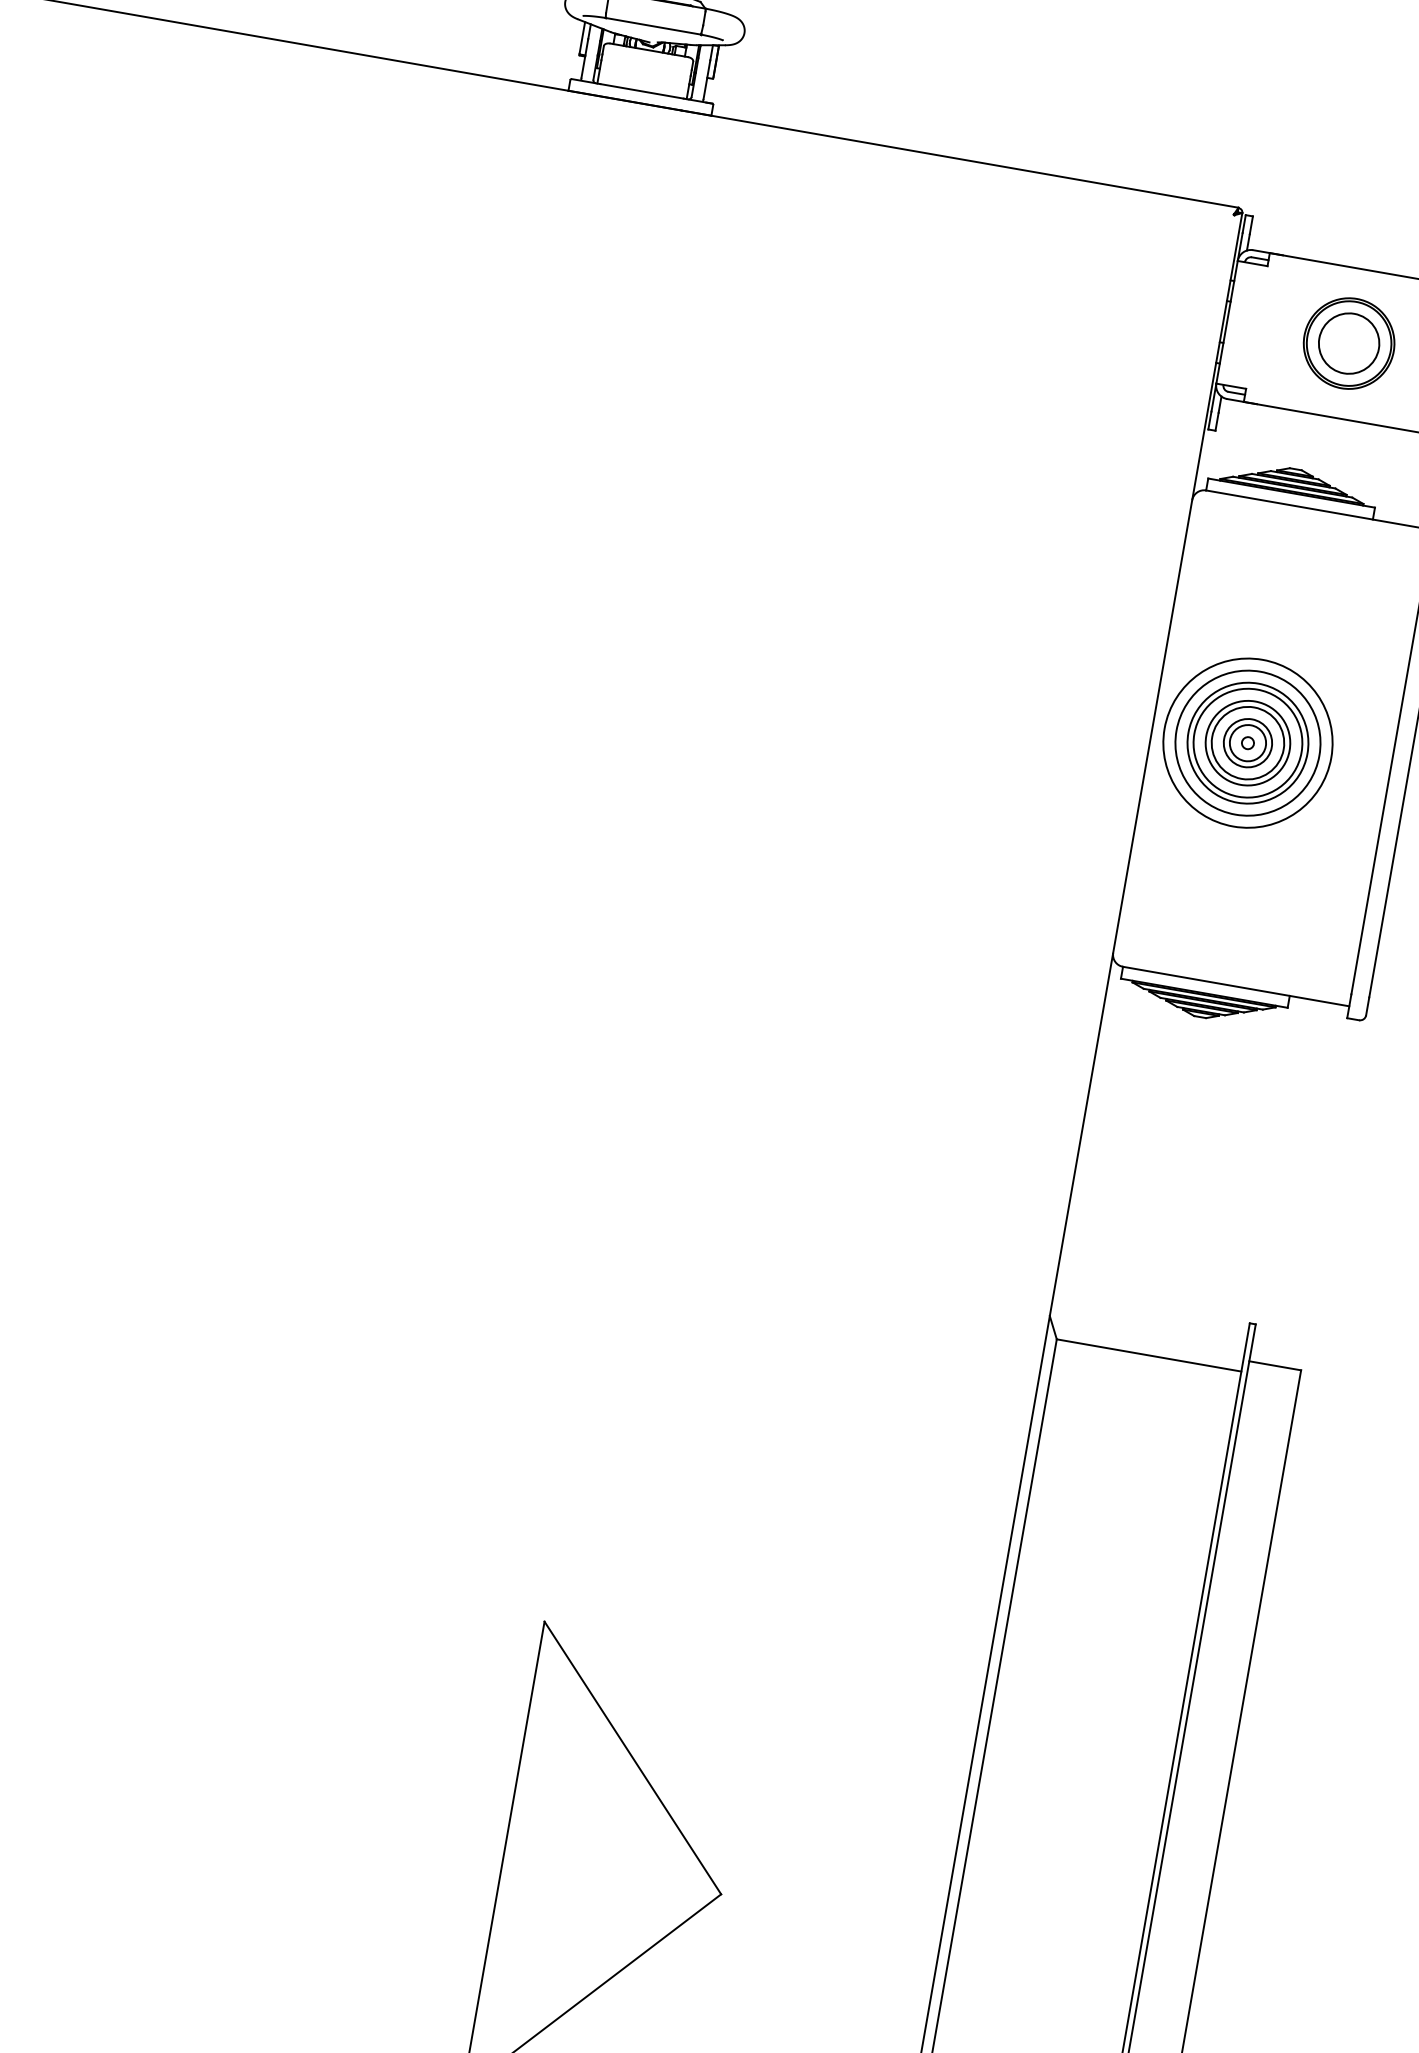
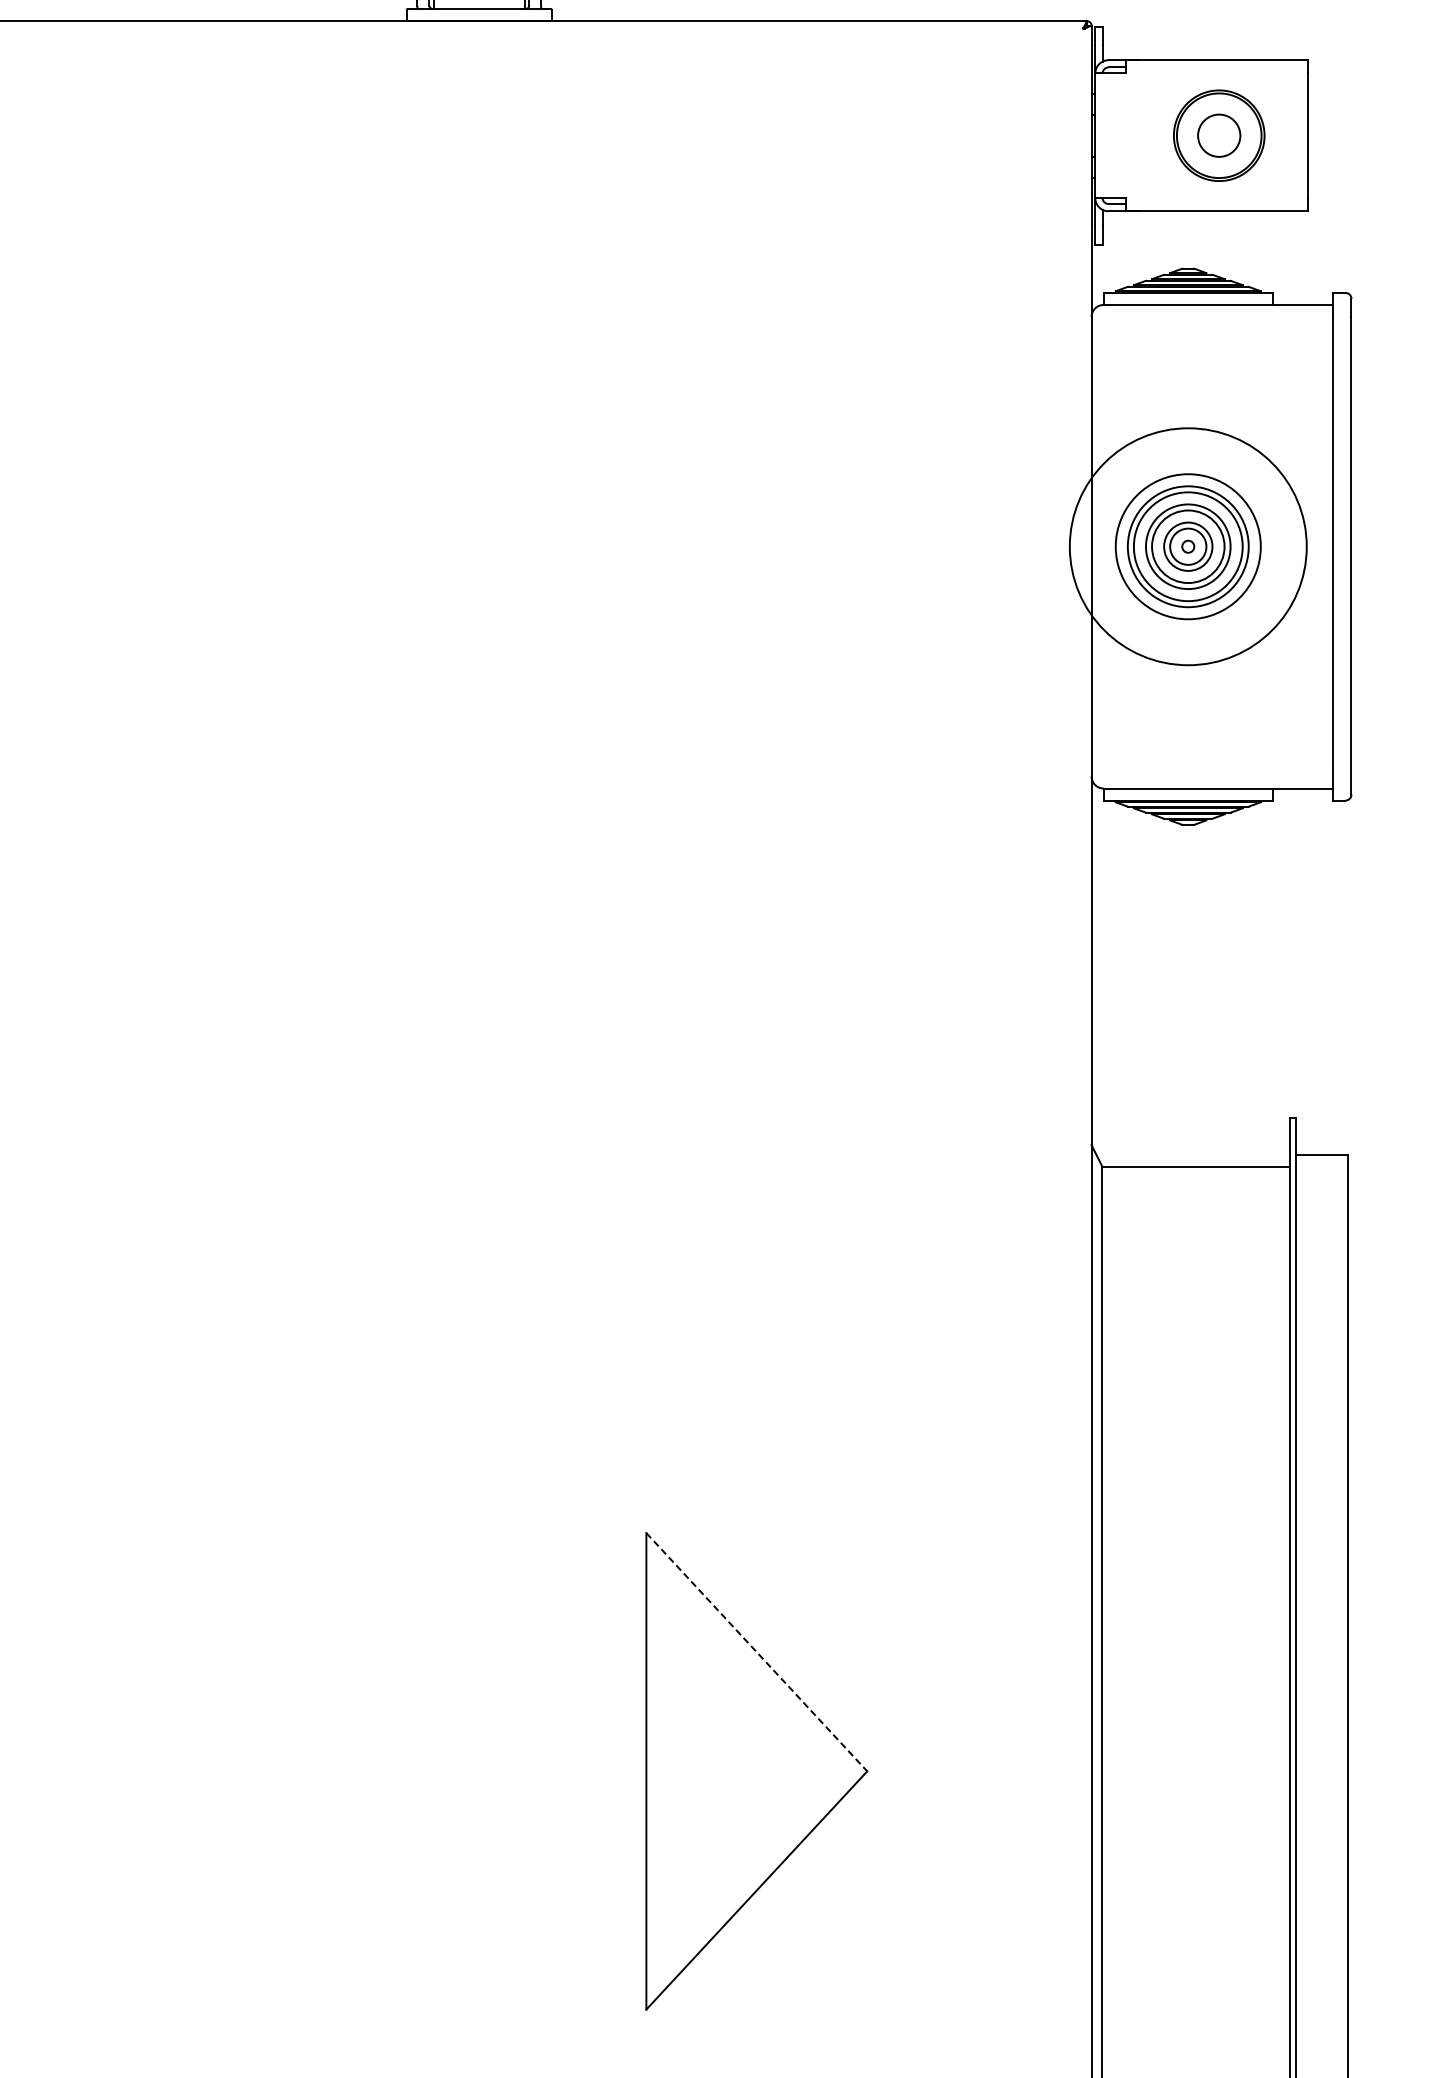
circle: (1349, 343) -> (1219, 135), size x0.7
circle: (1247, 742) -> (1187, 546), size x1.4
line: (633, 1758) -> (757, 1652), solid -> dashed

